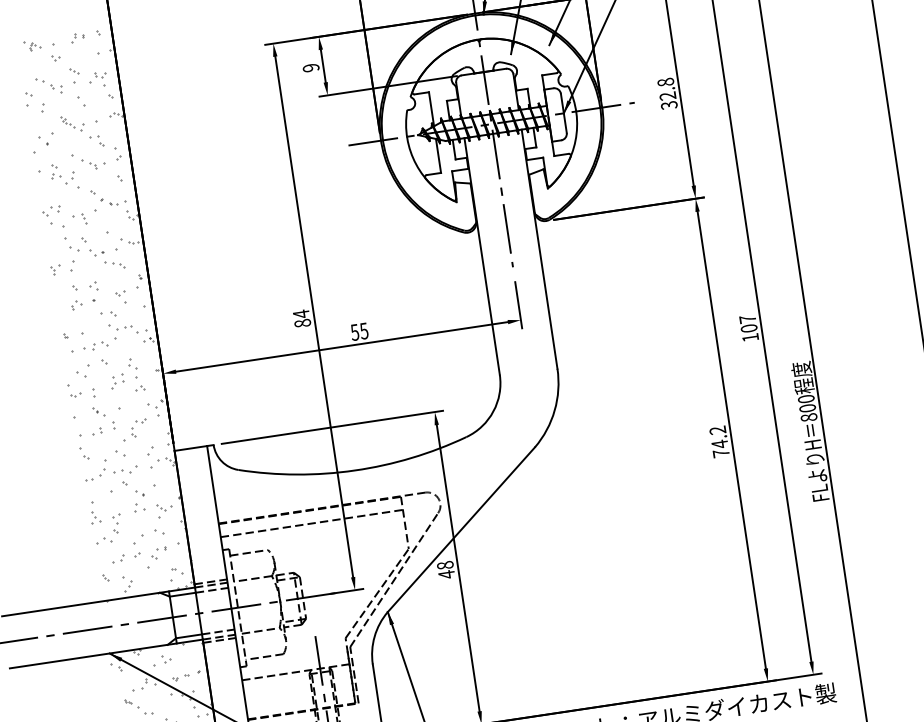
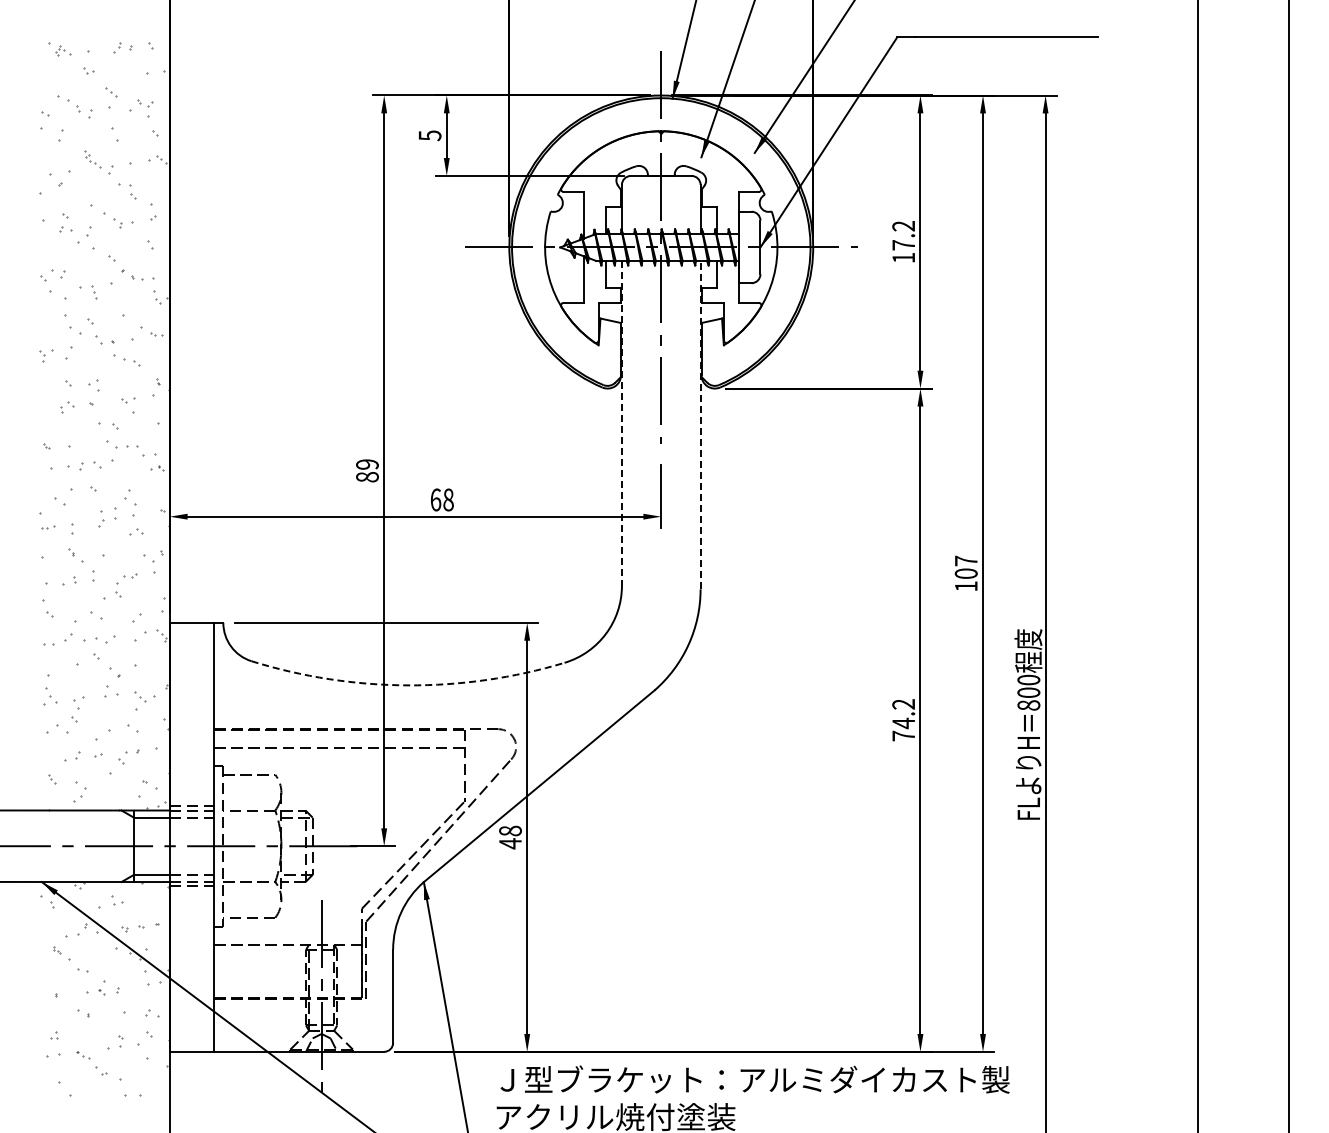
text: (310, 67) -> (429, 135), 9 -> 5
text: (667, 94) -> (903, 242), 32.8 -> 17.2
line: (539, 248) -> (700, 424), solid -> dashed
line: (481, 256) -> (621, 423), solid -> dashed
text: (301, 314) -> (367, 464), 84 -> 89
text: (359, 331) -> (441, 499), 55 -> 68
arc: (354, 470) -> (407, 685), solid -> dashed

